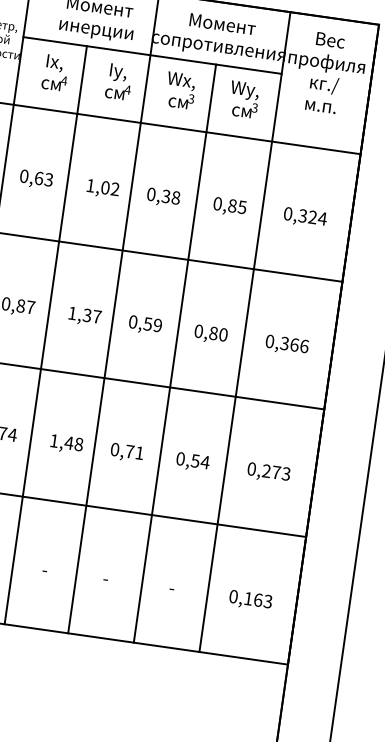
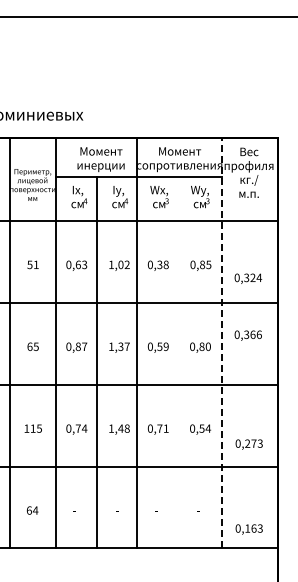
text: (305, 217) -> (248, 278), moved
line: (244, 331) -> (221, 342), solid -> dashed
text: (285, 344) -> (247, 335), moved
line: (175, 352) -> (179, 362), removed
text: (267, 472) -> (248, 444), moved
text: (249, 600) -> (248, 529), moved

